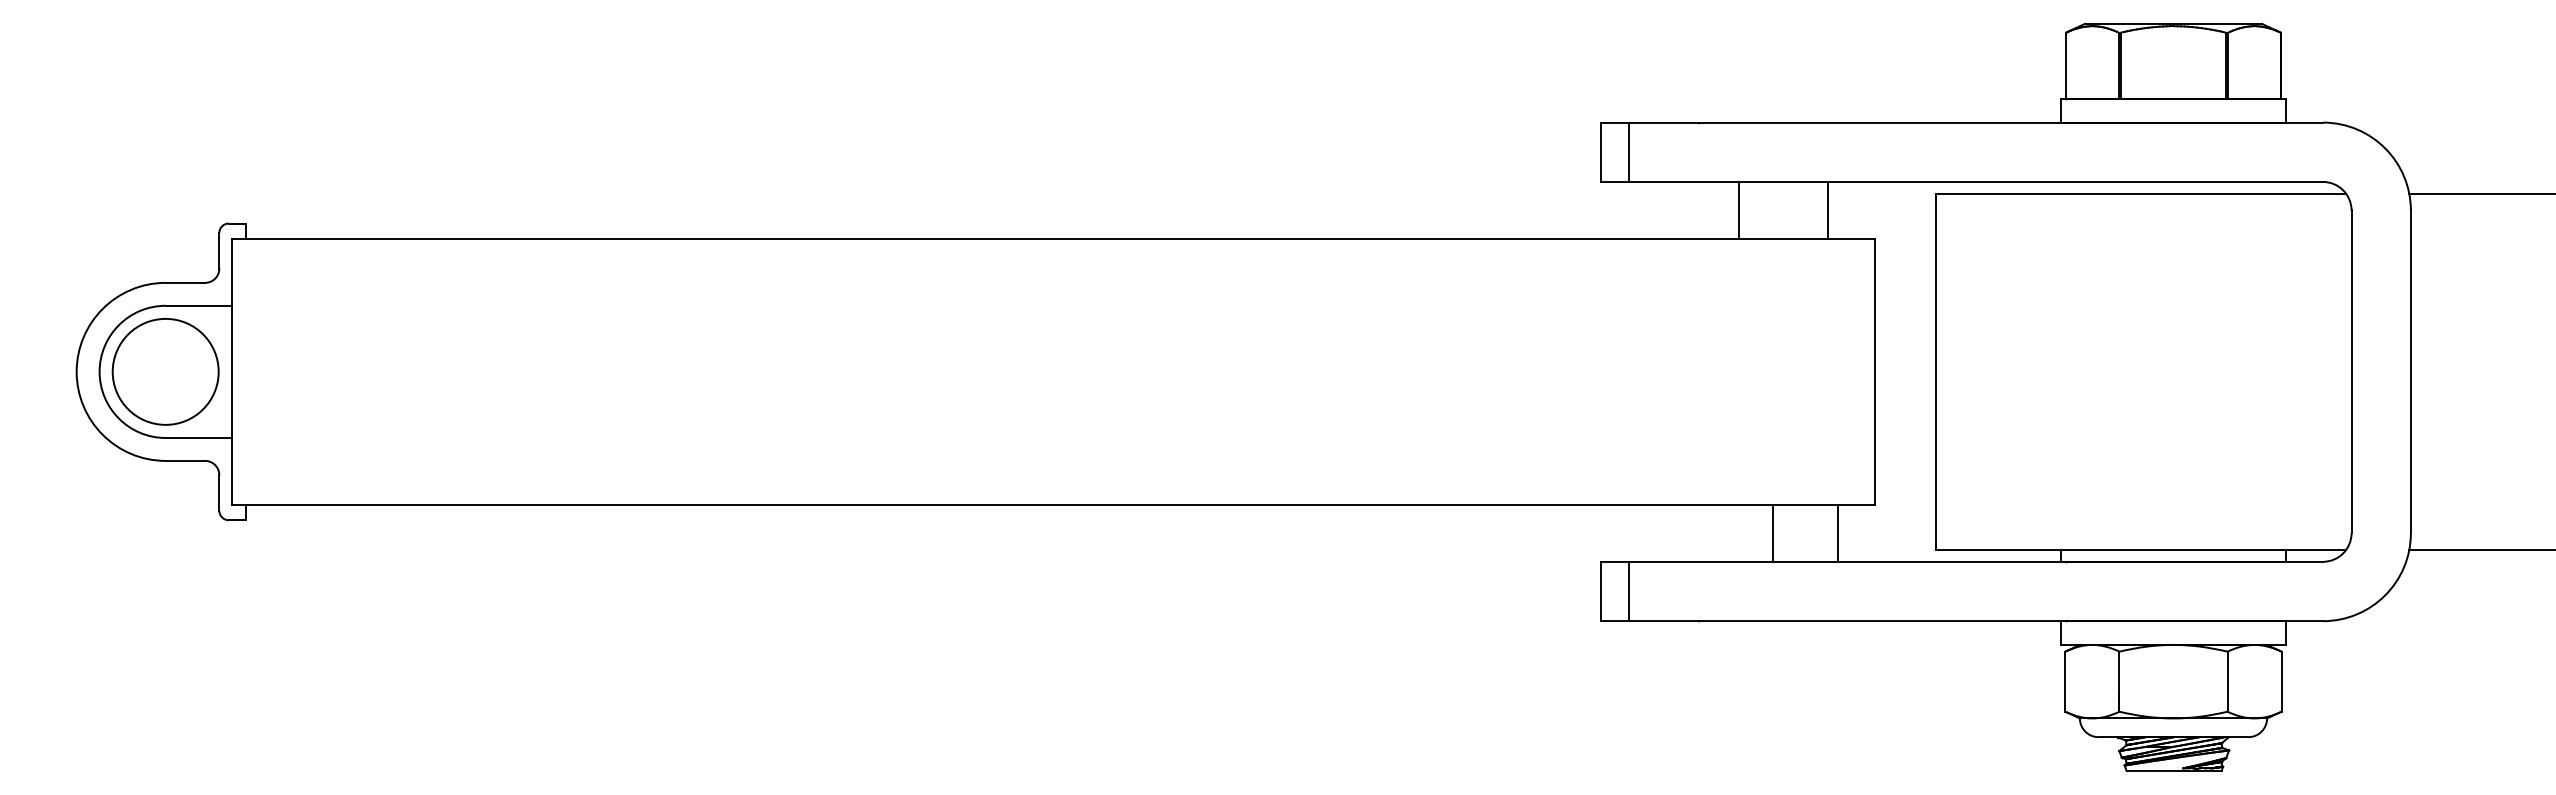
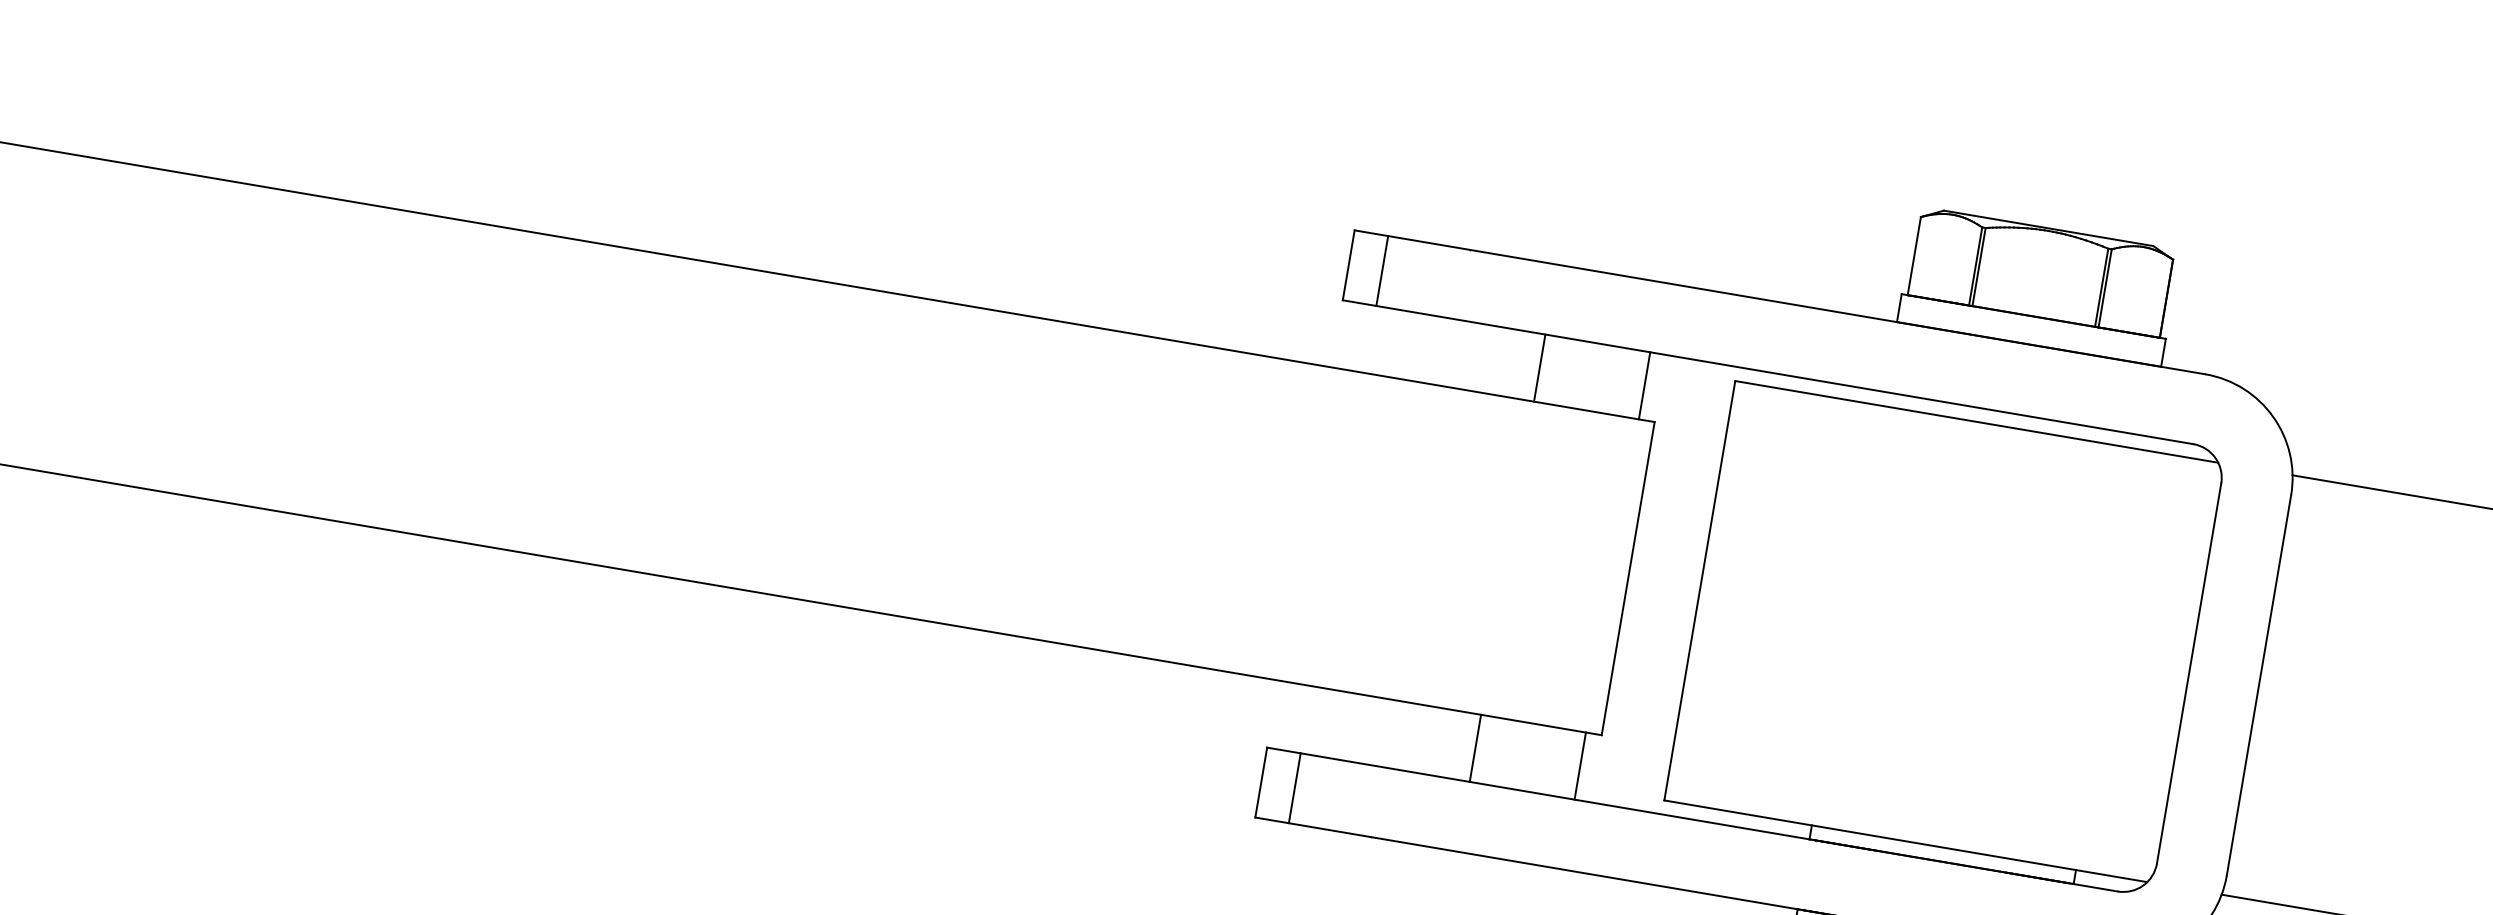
line: (1738, 209) -> (1539, 366), moved
line: (1827, 209) -> (1644, 384), moved
line: (1837, 532) -> (1580, 765), moved

